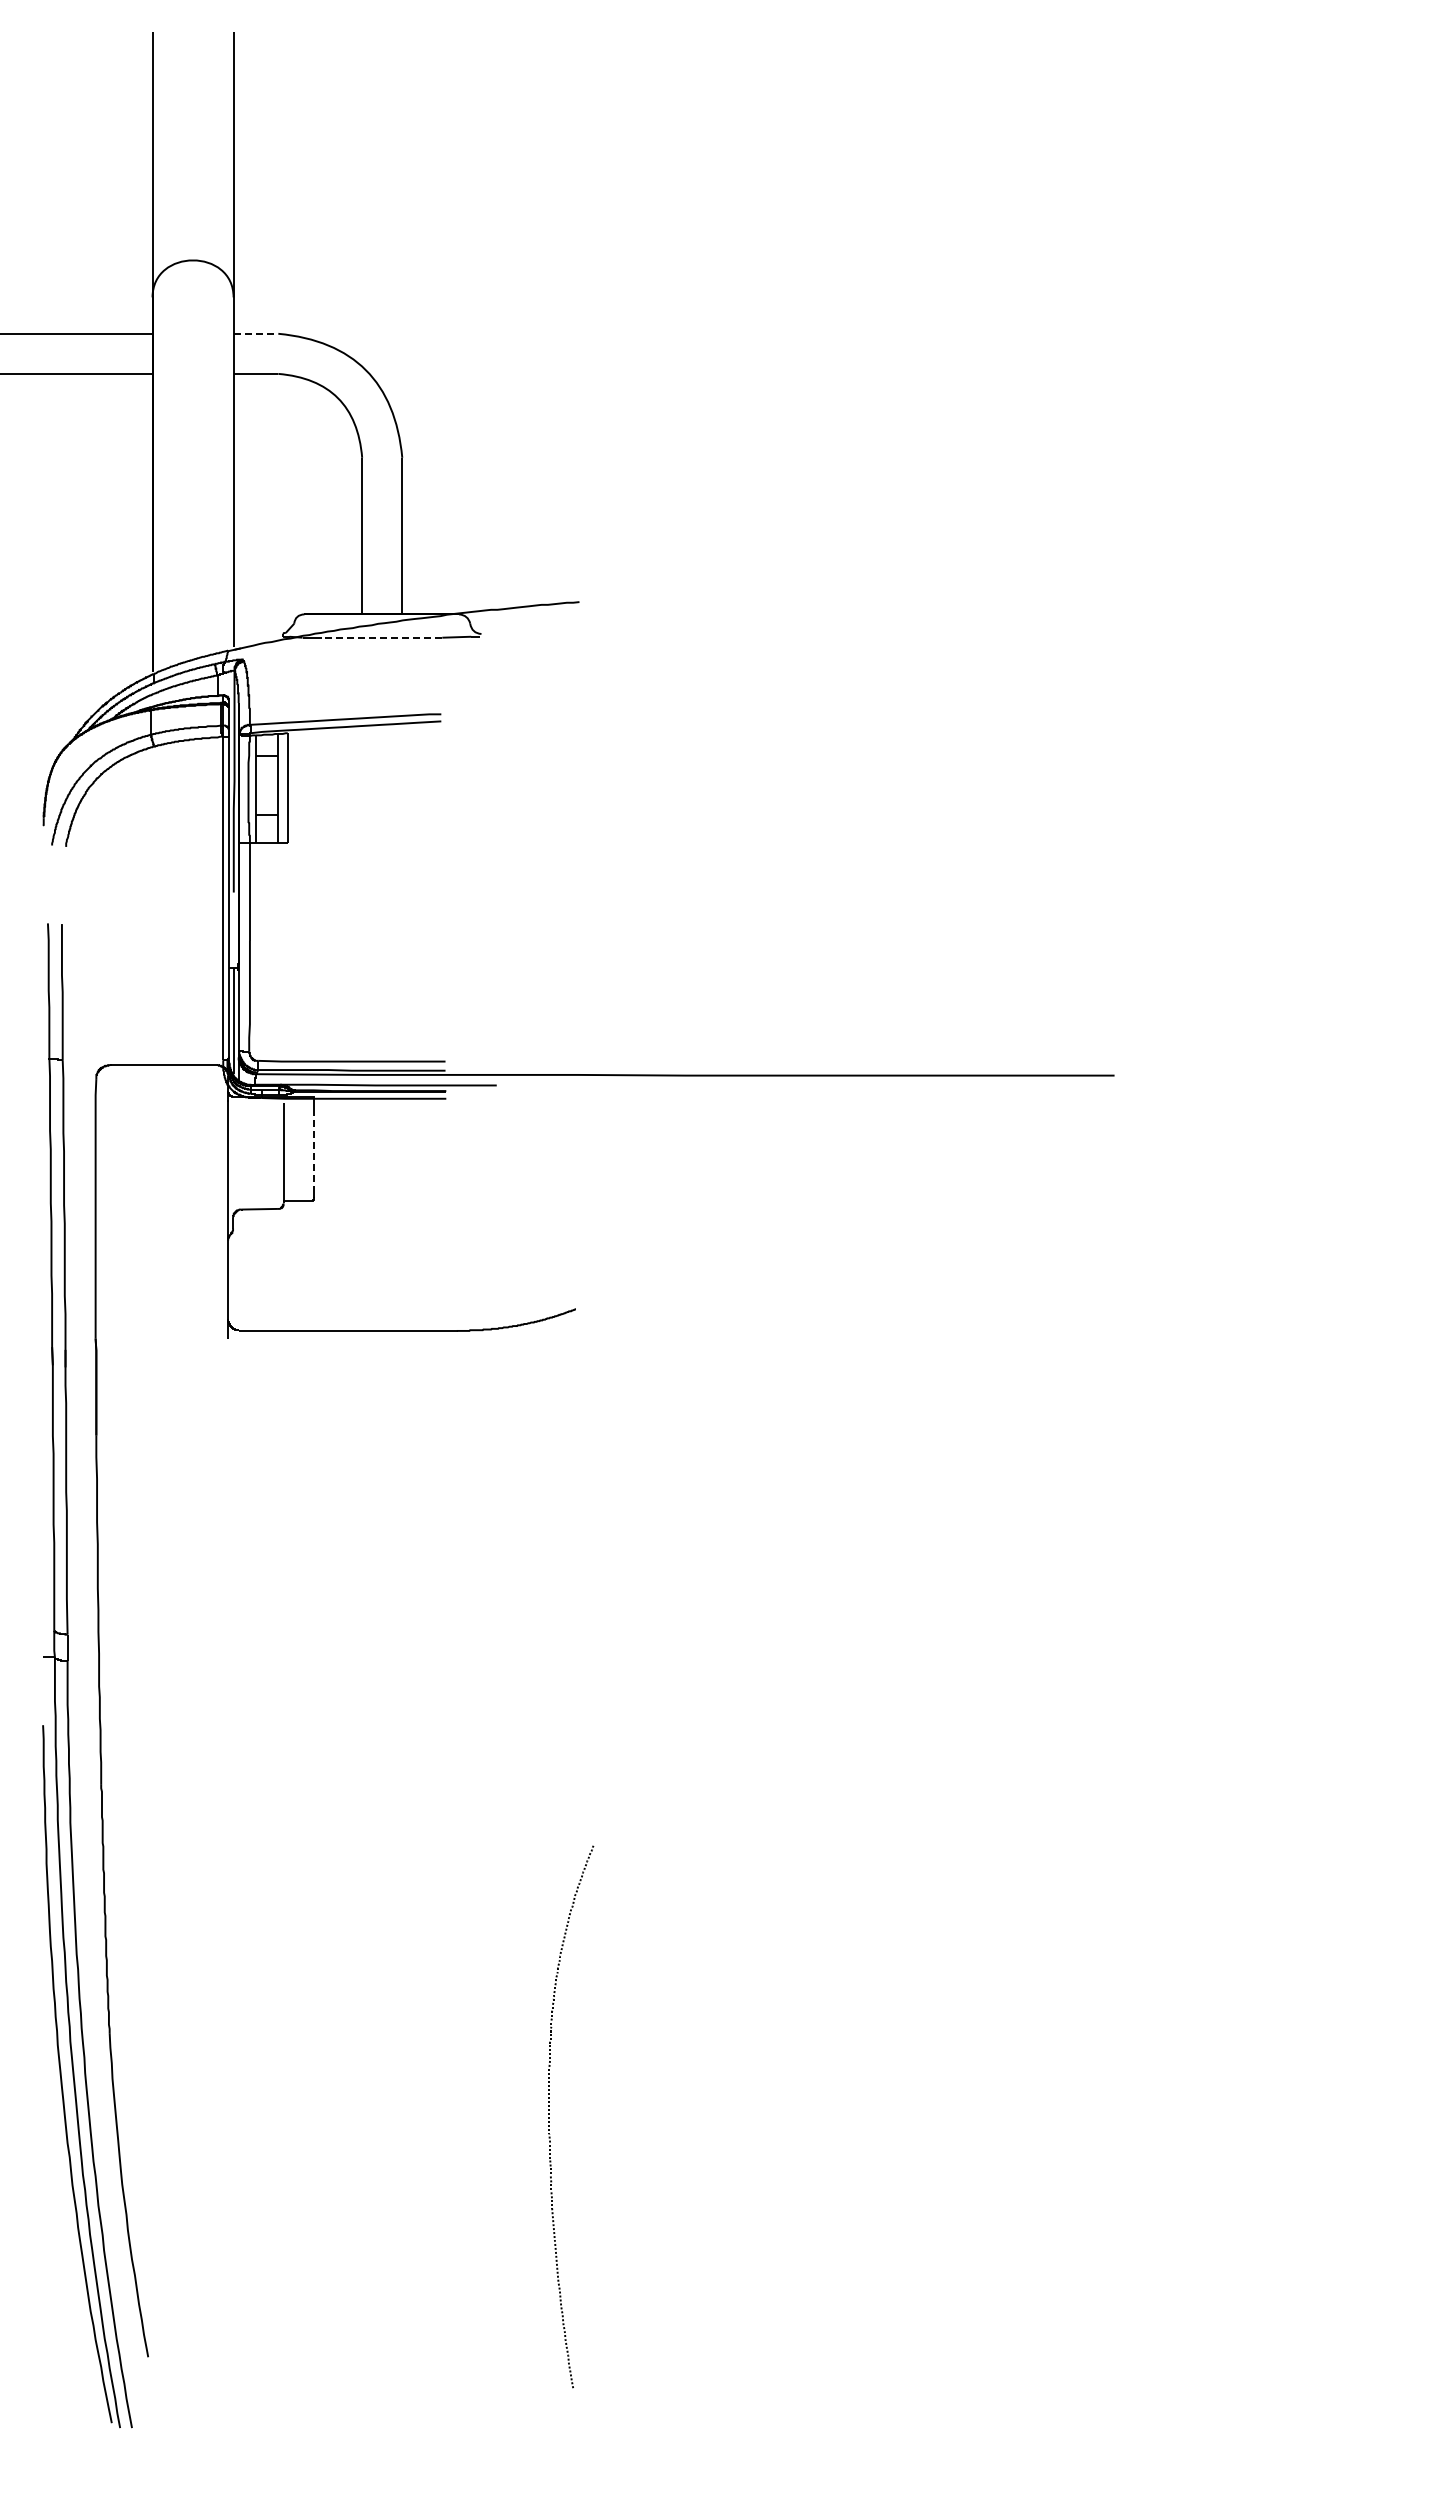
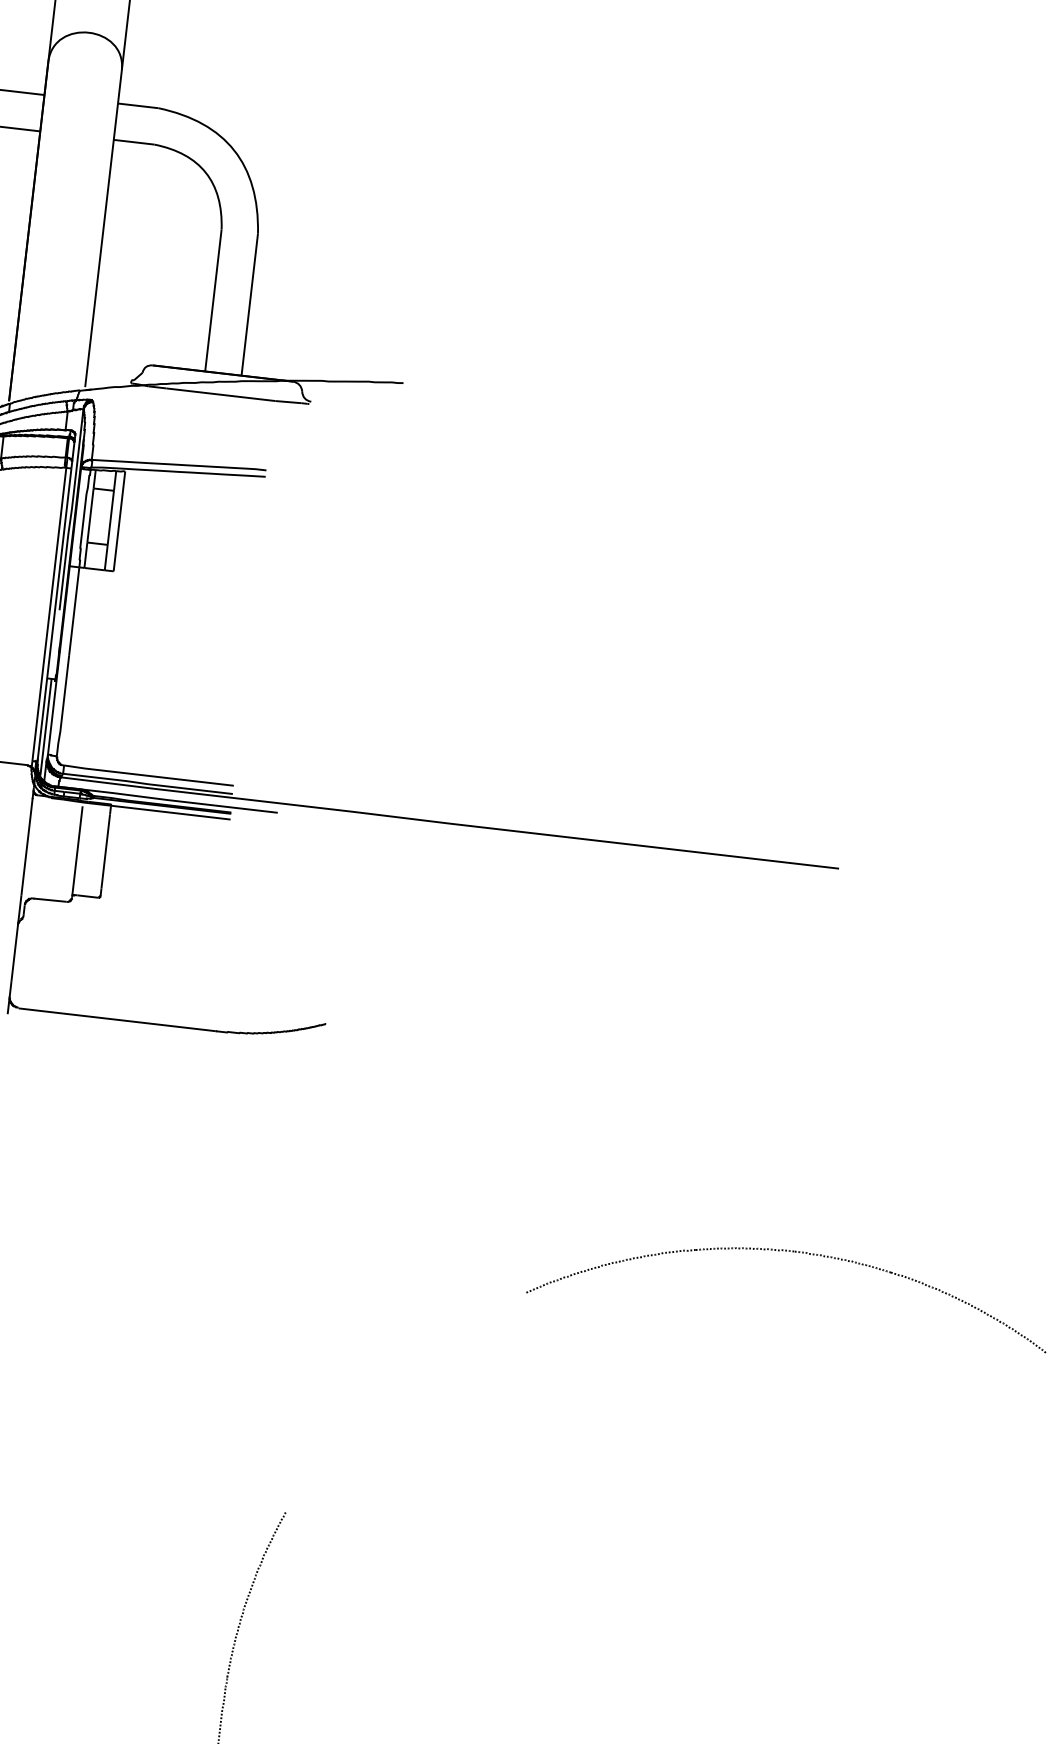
line: (256, 333) -> (138, 105), dashed -> solid
line: (381, 637) -> (220, 394), dashed -> solid
line: (314, 1149) -> (105, 851), dashed -> solid
part: (1113, 1498) -> (793, 1252), added

